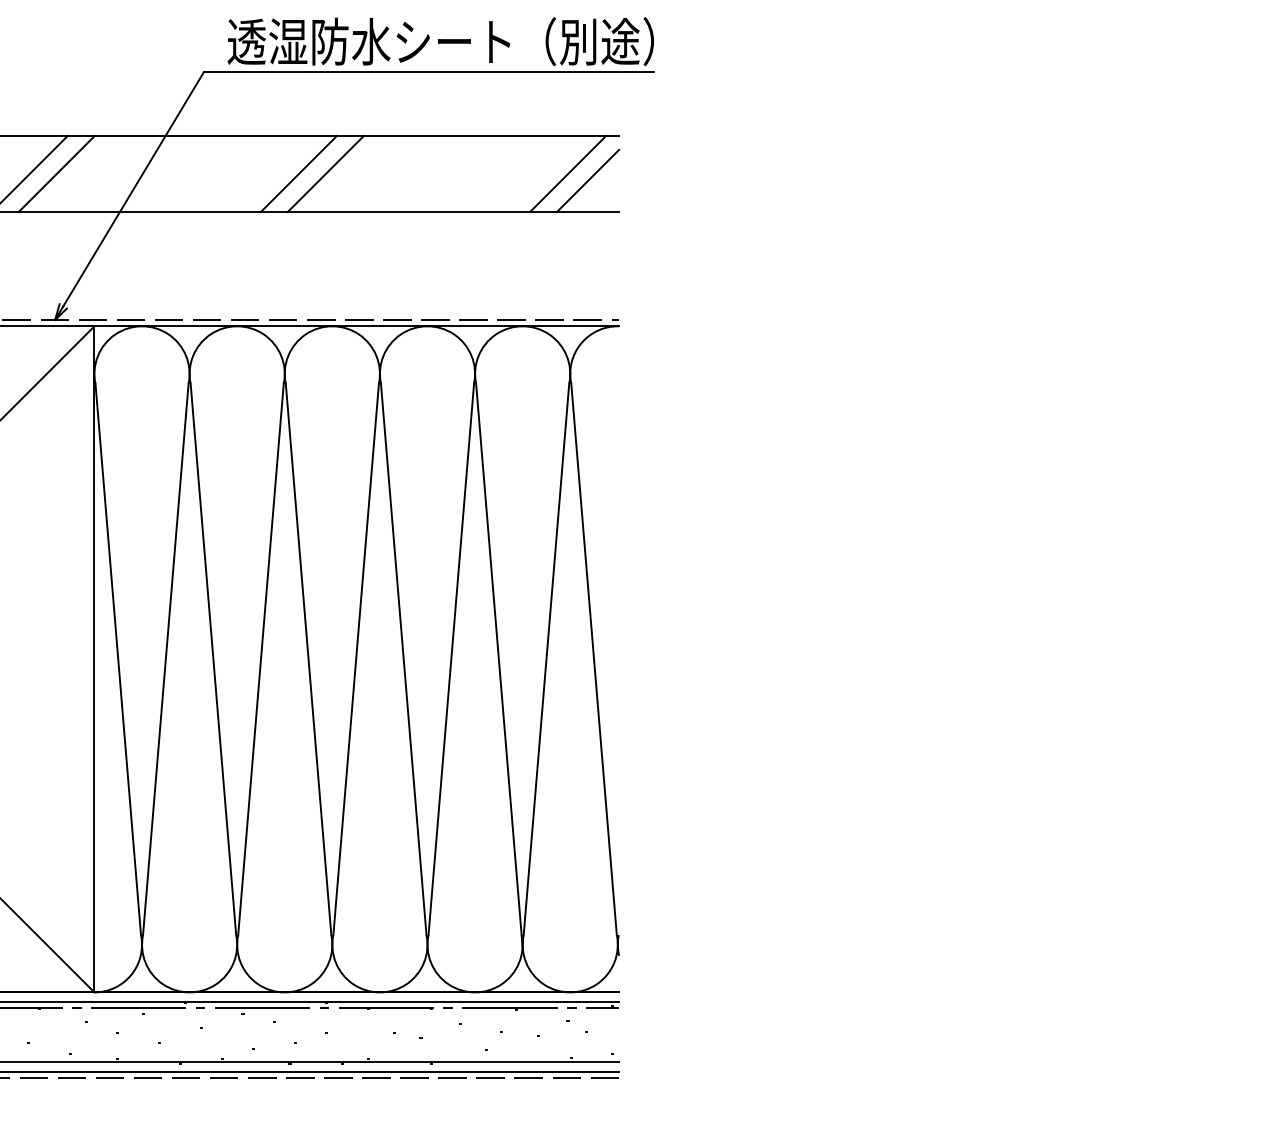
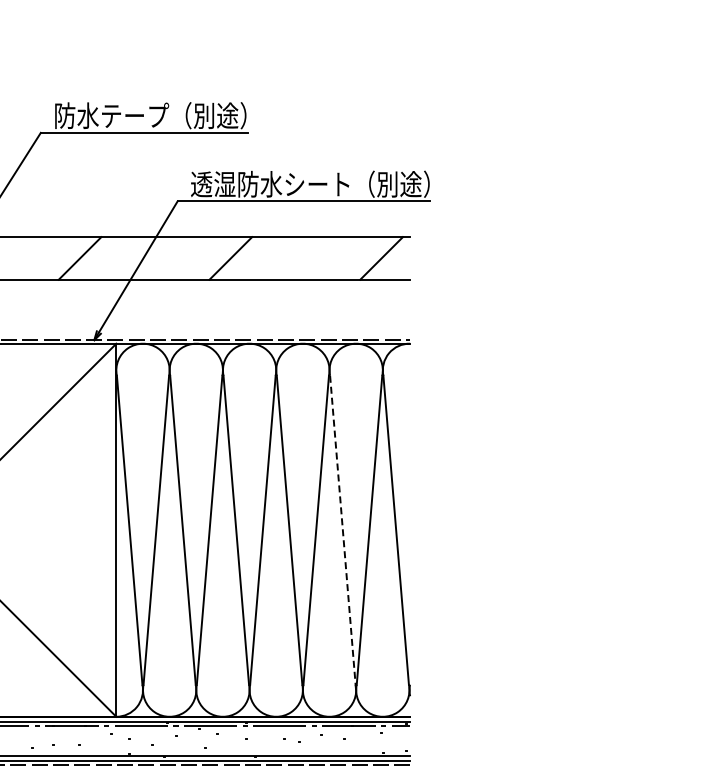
line: (55, 174) -> (94, 258), removed
line: (325, 174) -> (245, 258), removed
line: (587, 179) -> (392, 261), removed
line: (500, 666) -> (343, 534), solid -> dashed

